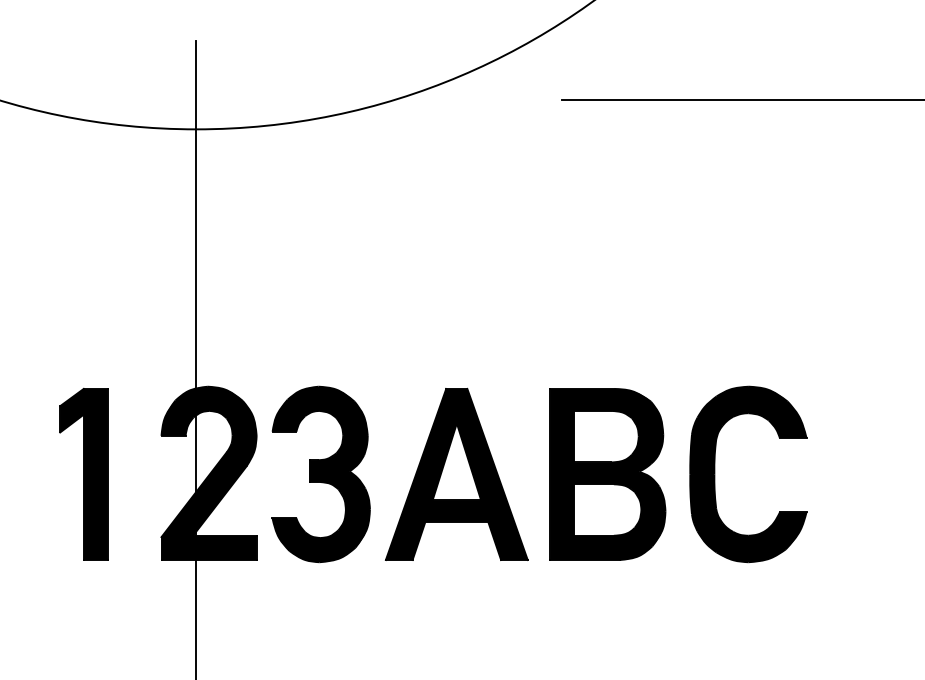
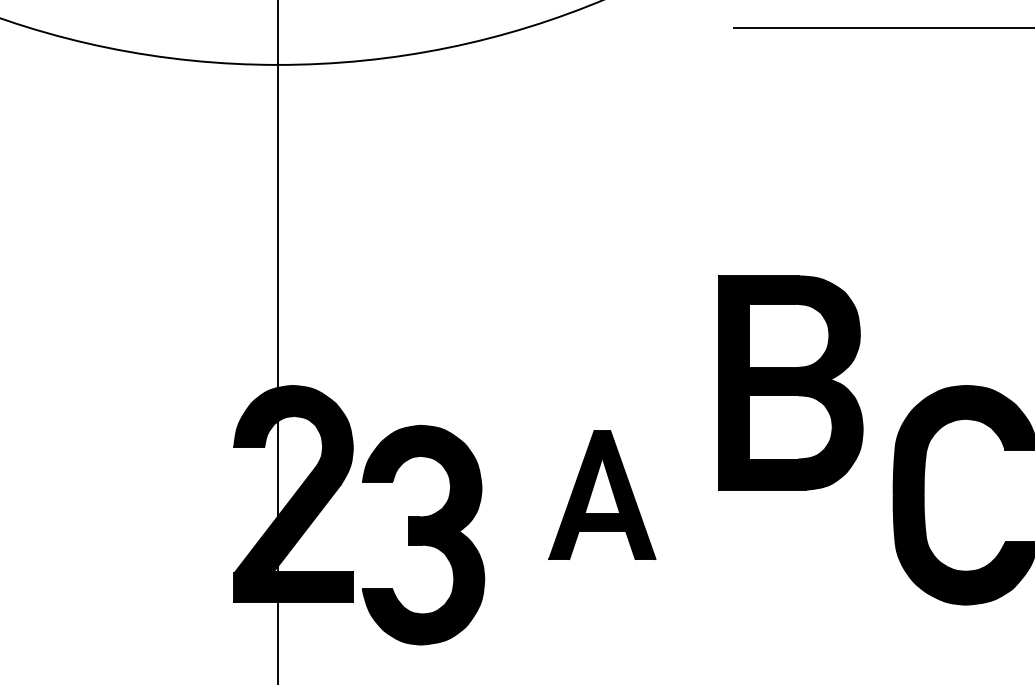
part: (83, 473) -> (137, 494), removed
part: (456, 473) -> (602, 494), size x0.6
part: (320, 474) -> (422, 535), moved
part: (607, 474) -> (790, 383), moved

